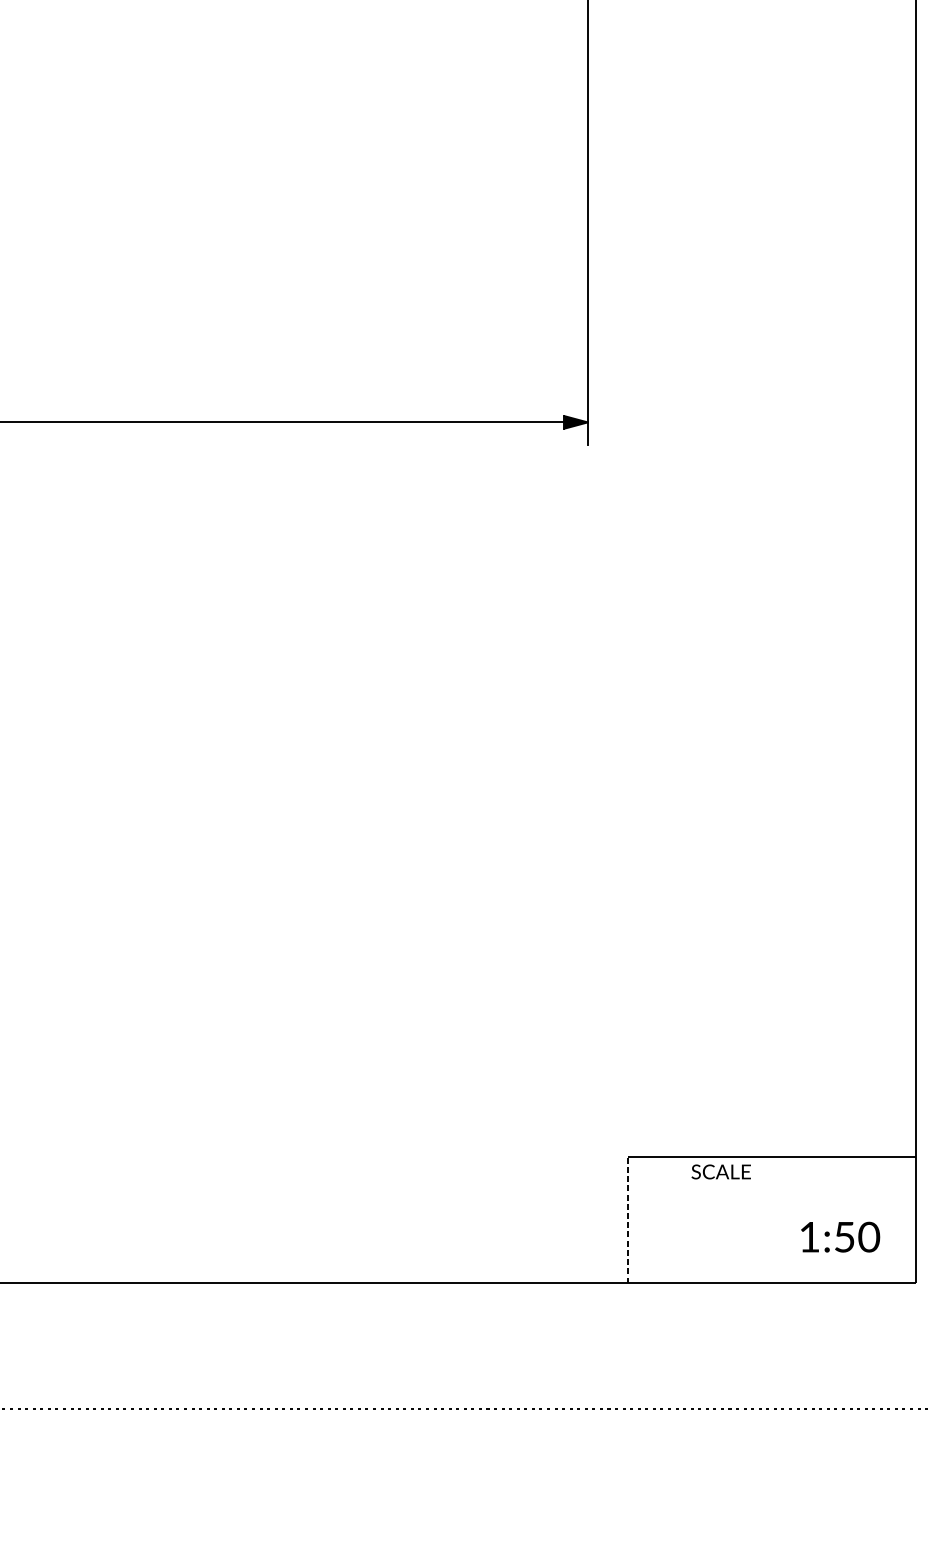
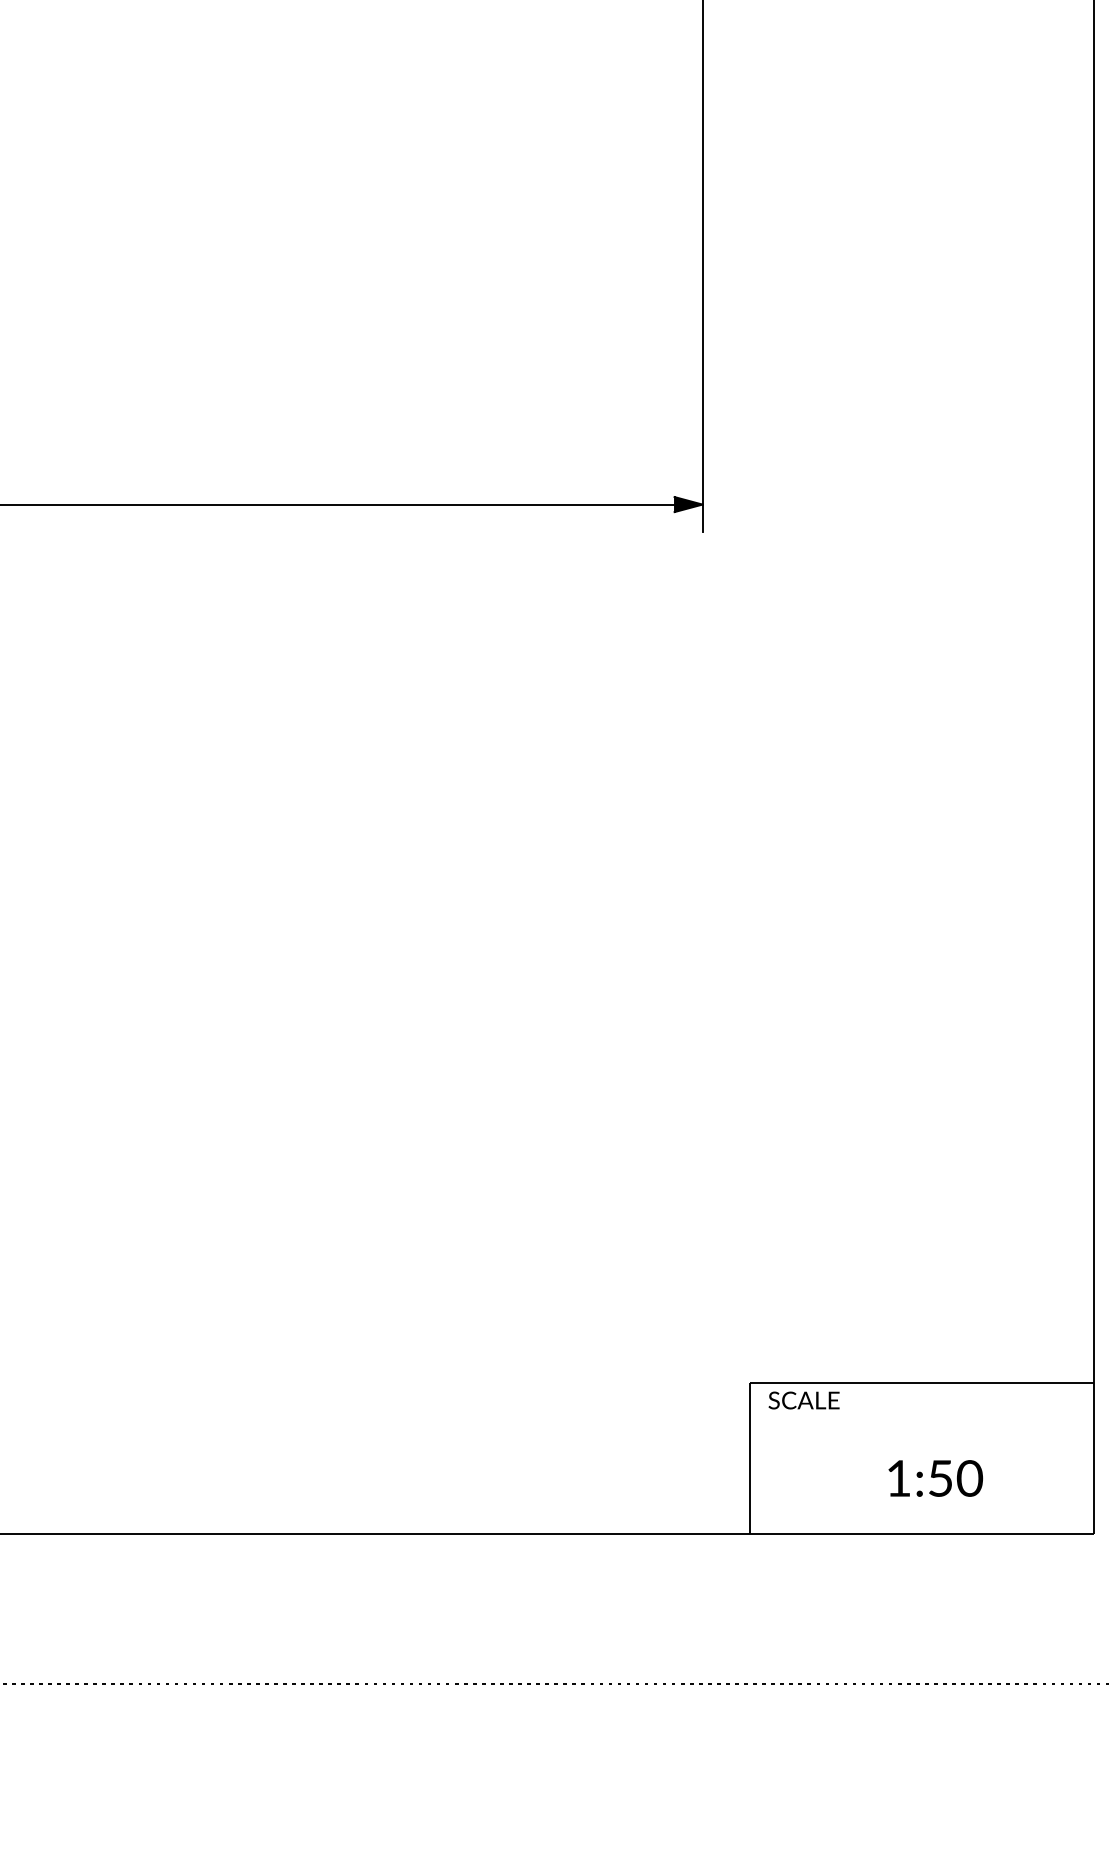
text: (720, 1171) -> (803, 1400), moved
line: (627, 1219) -> (750, 1457), dashed -> solid
text: (840, 1237) -> (935, 1478), moved

